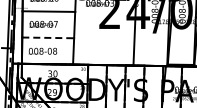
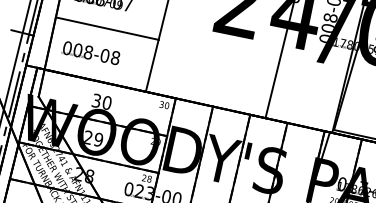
line: (48, 37) -> (108, 27), dashed -> solid

